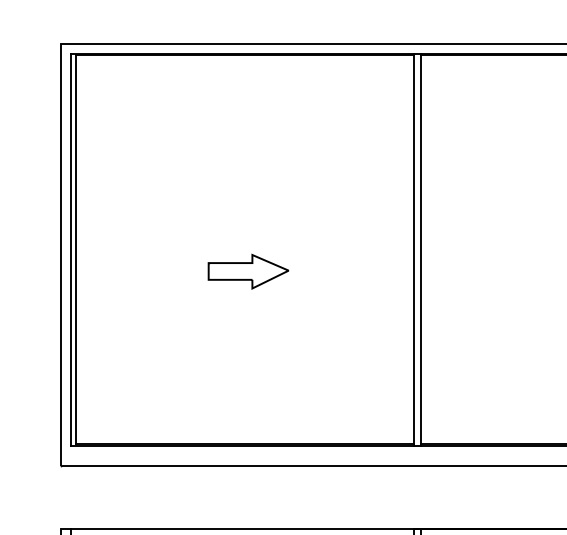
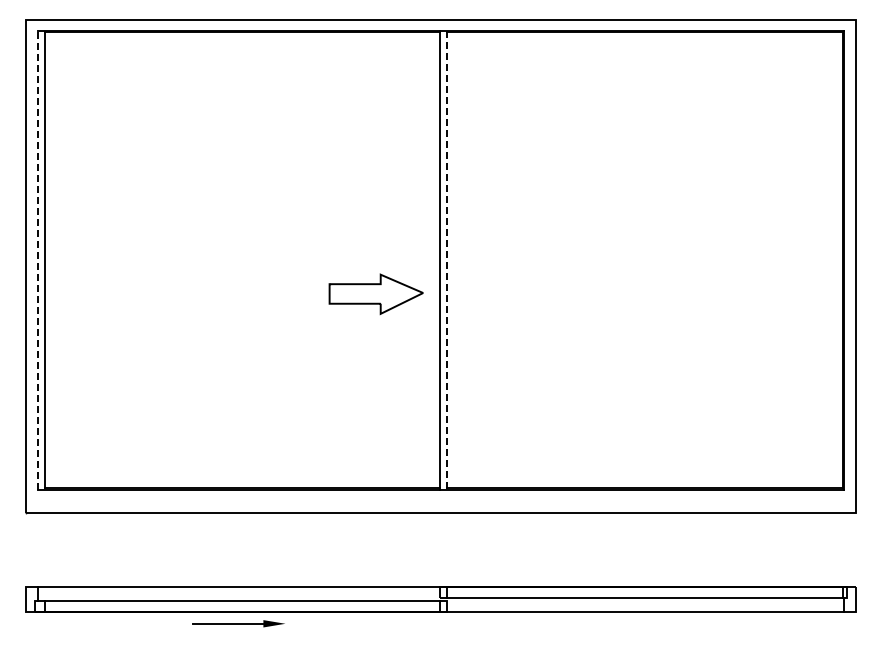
line: (70, 249) -> (38, 260), solid -> dashed
line: (420, 250) -> (447, 261), solid -> dashed
part: (247, 271) -> (375, 293), moved

